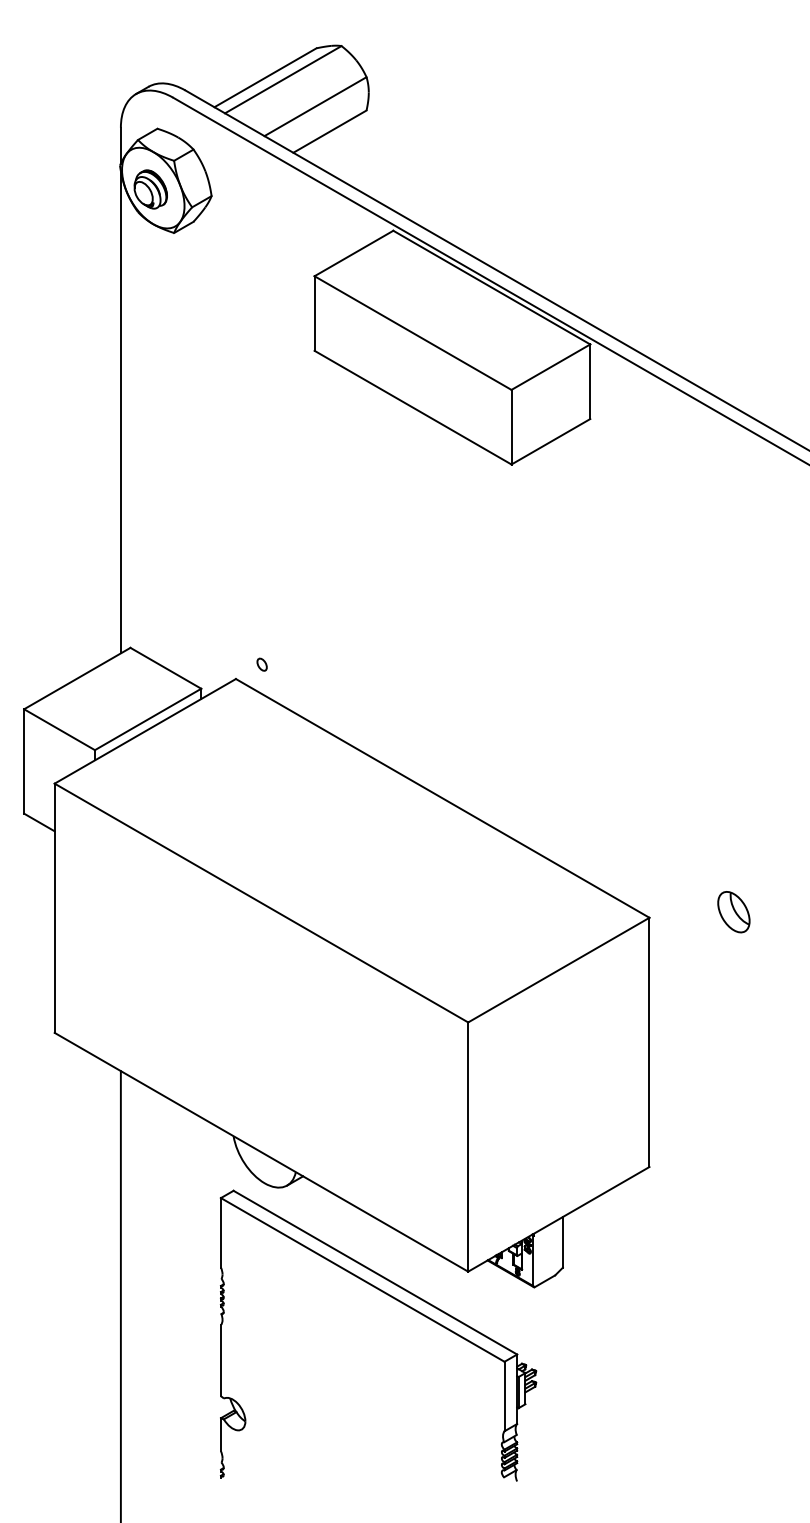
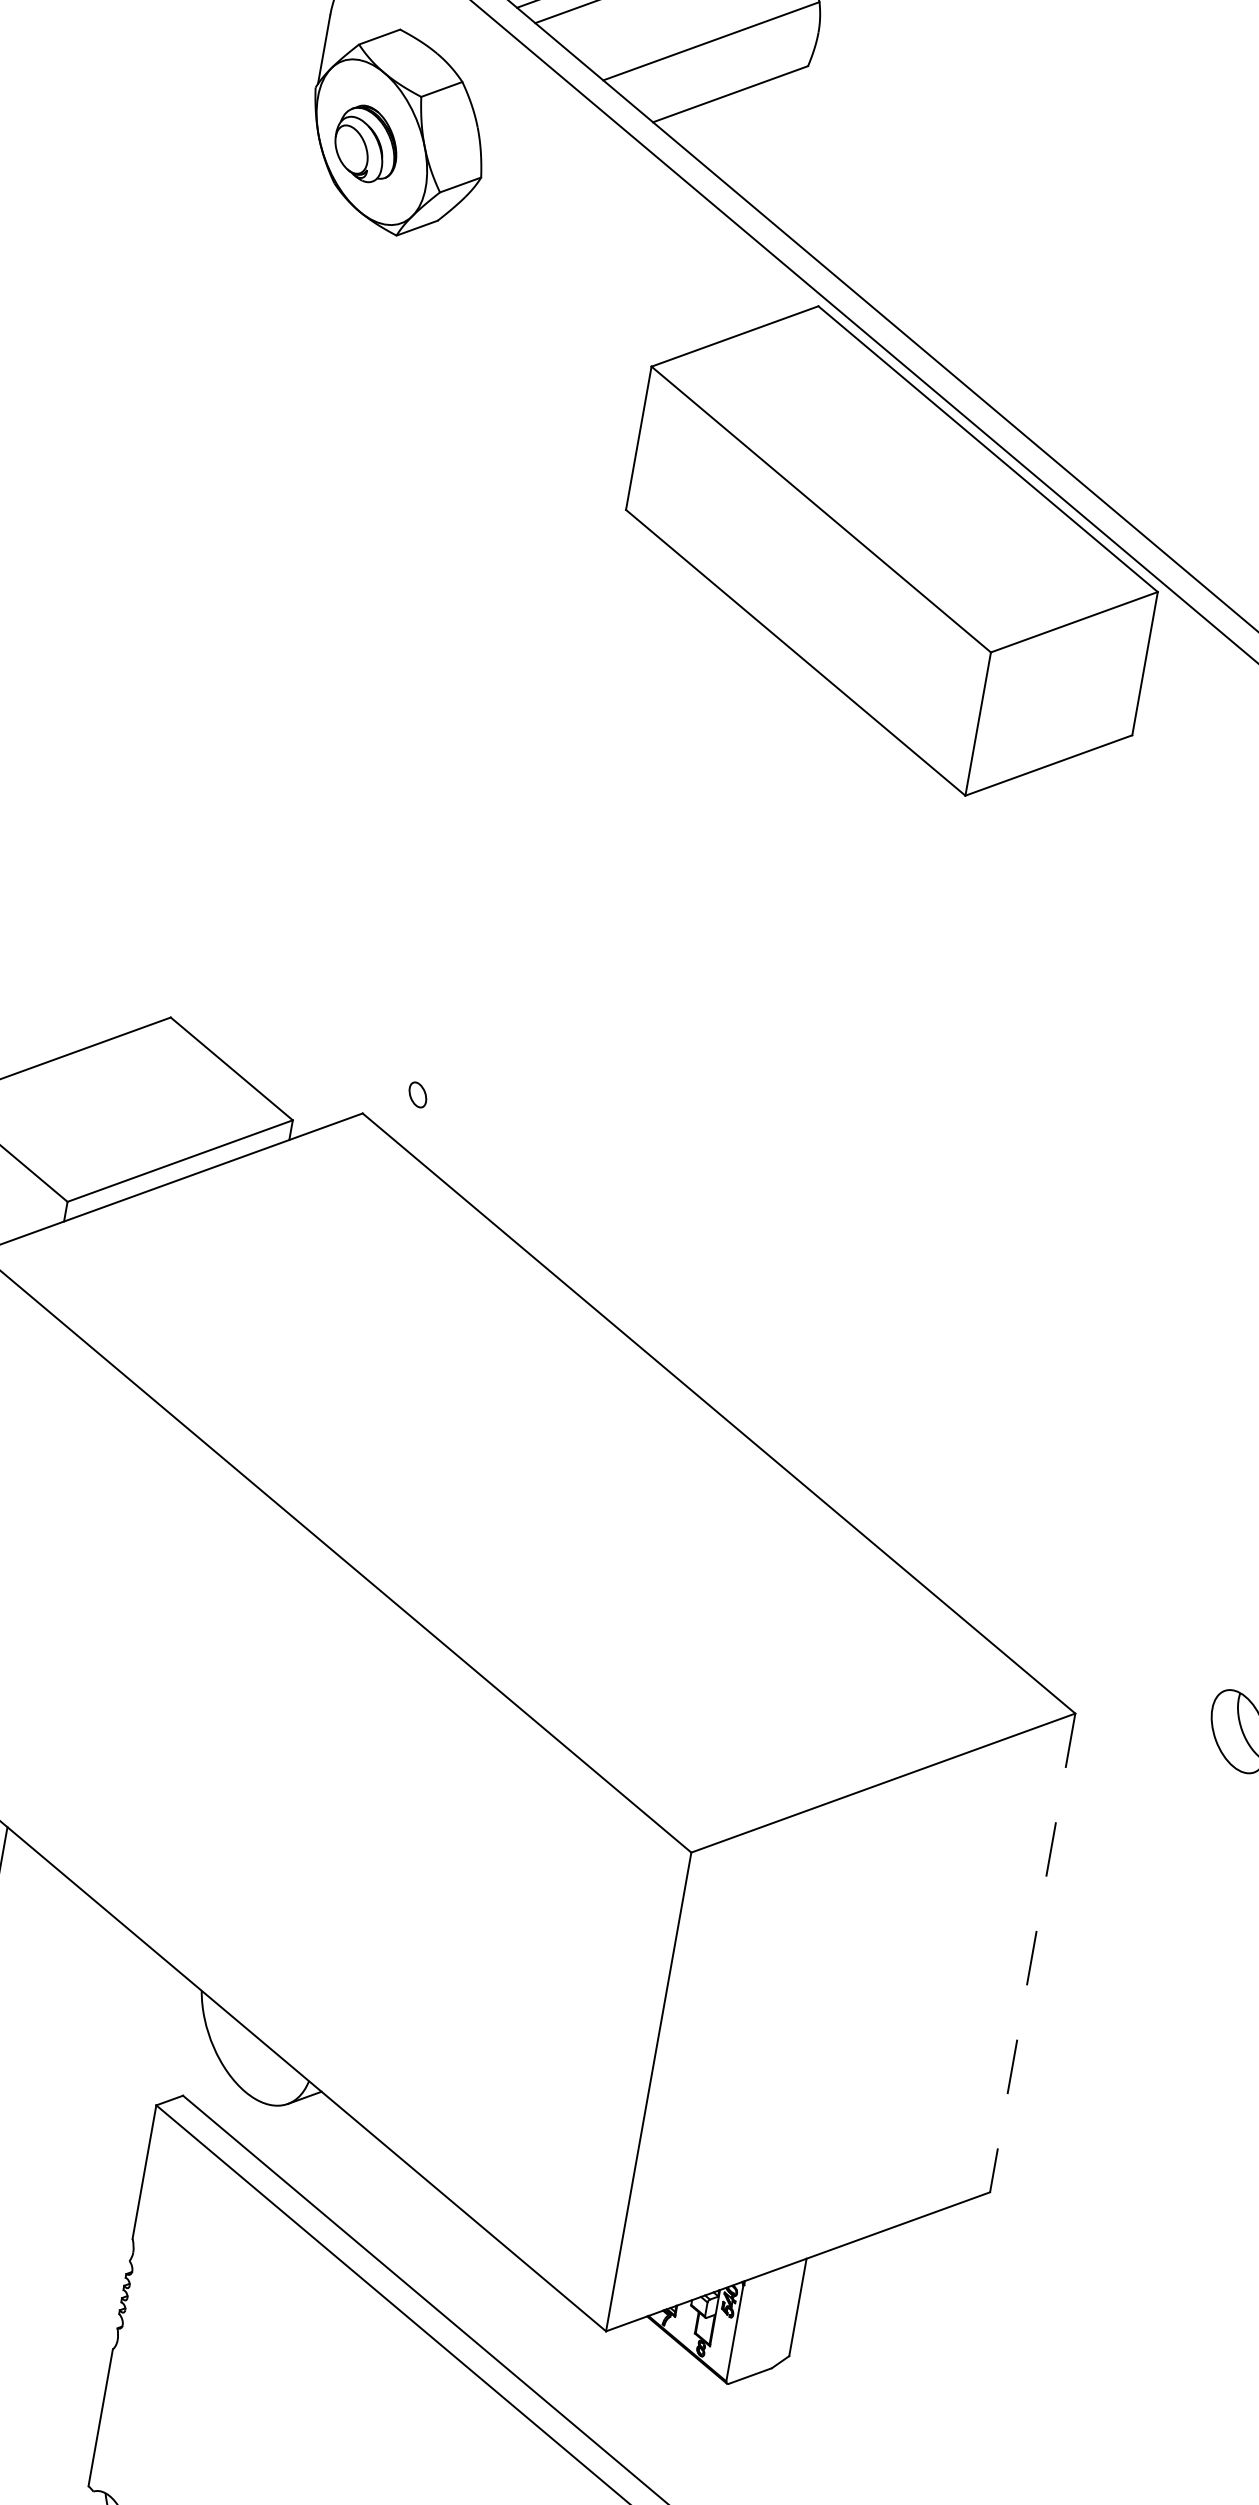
line: (120, 412) -> (232, 562), removed
line: (649, 1042) -> (1032, 1953), solid -> dashed

